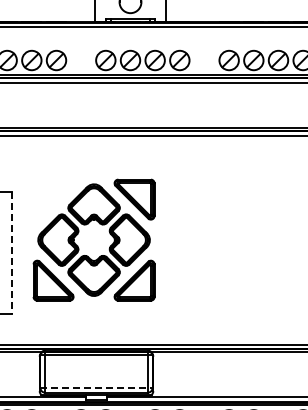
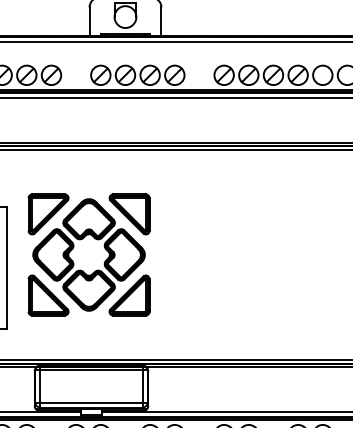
part: (53, 199) -> (48, 214), added
line: (11, 252) -> (6, 267), dashed -> solid
line: (97, 387) -> (92, 402), dashed -> solid

